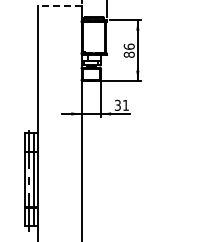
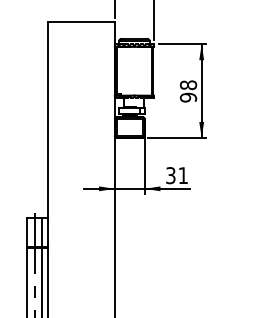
line: (59, 6) -> (80, 23), dashed -> solid
text: (128, 50) -> (187, 90), 86 -> 98

